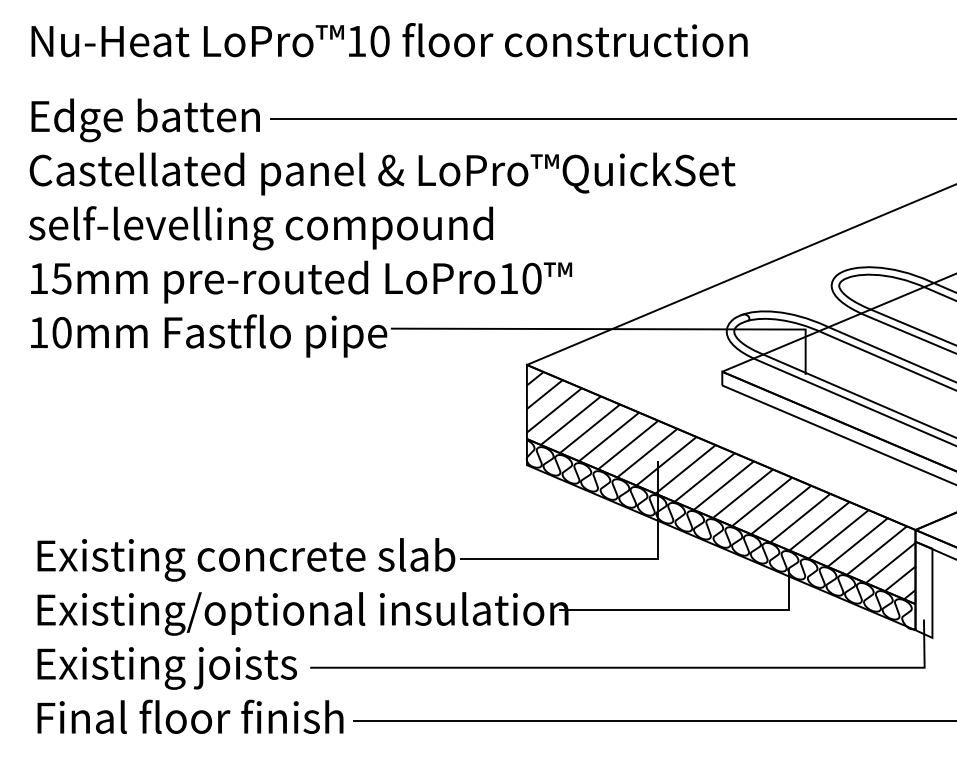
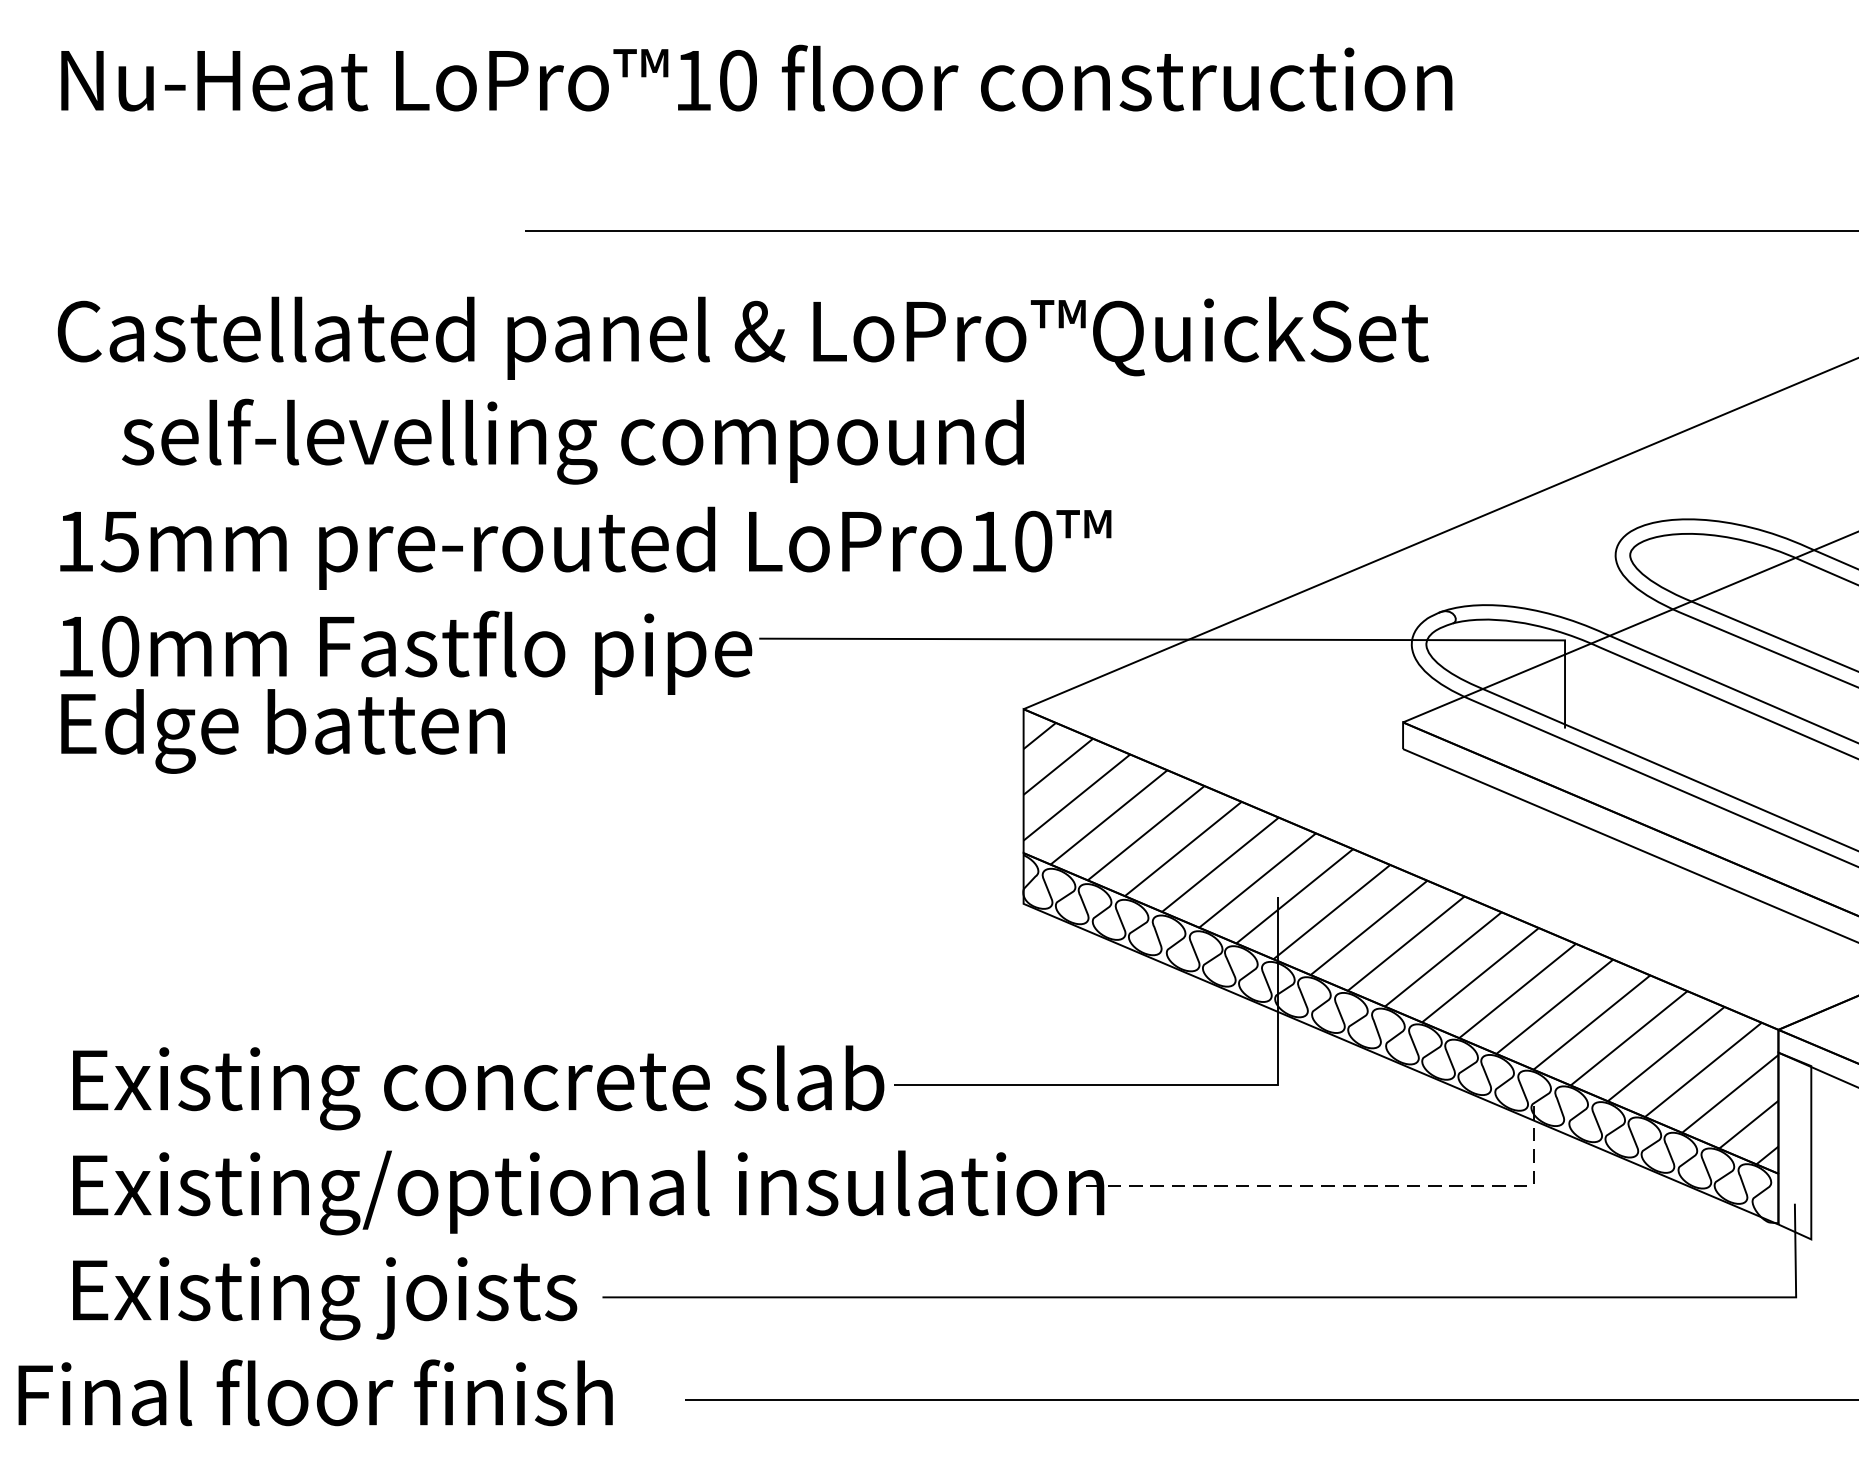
text: (145, 120) -> (282, 731), moved
text: (260, 228) -> (572, 442), moved
line: (695, 610) -> (1351, 1186), solid -> dashed
text: (190, 716) -> (315, 1392), moved

